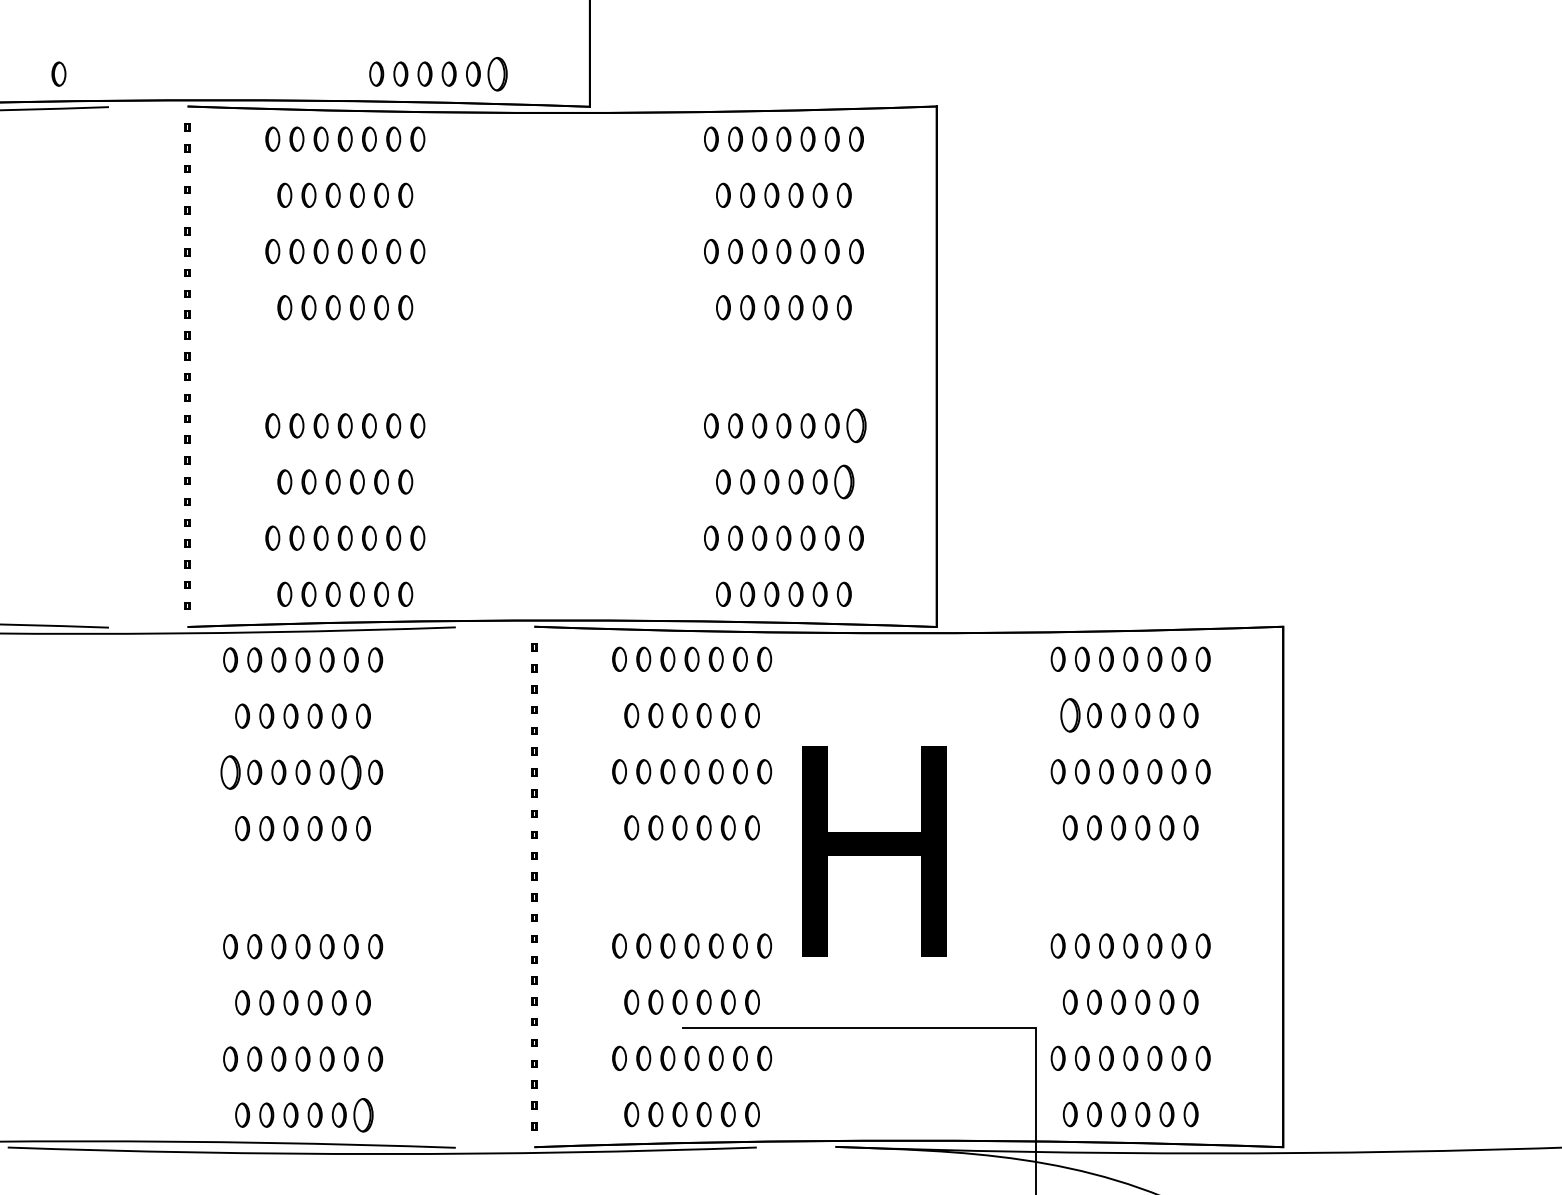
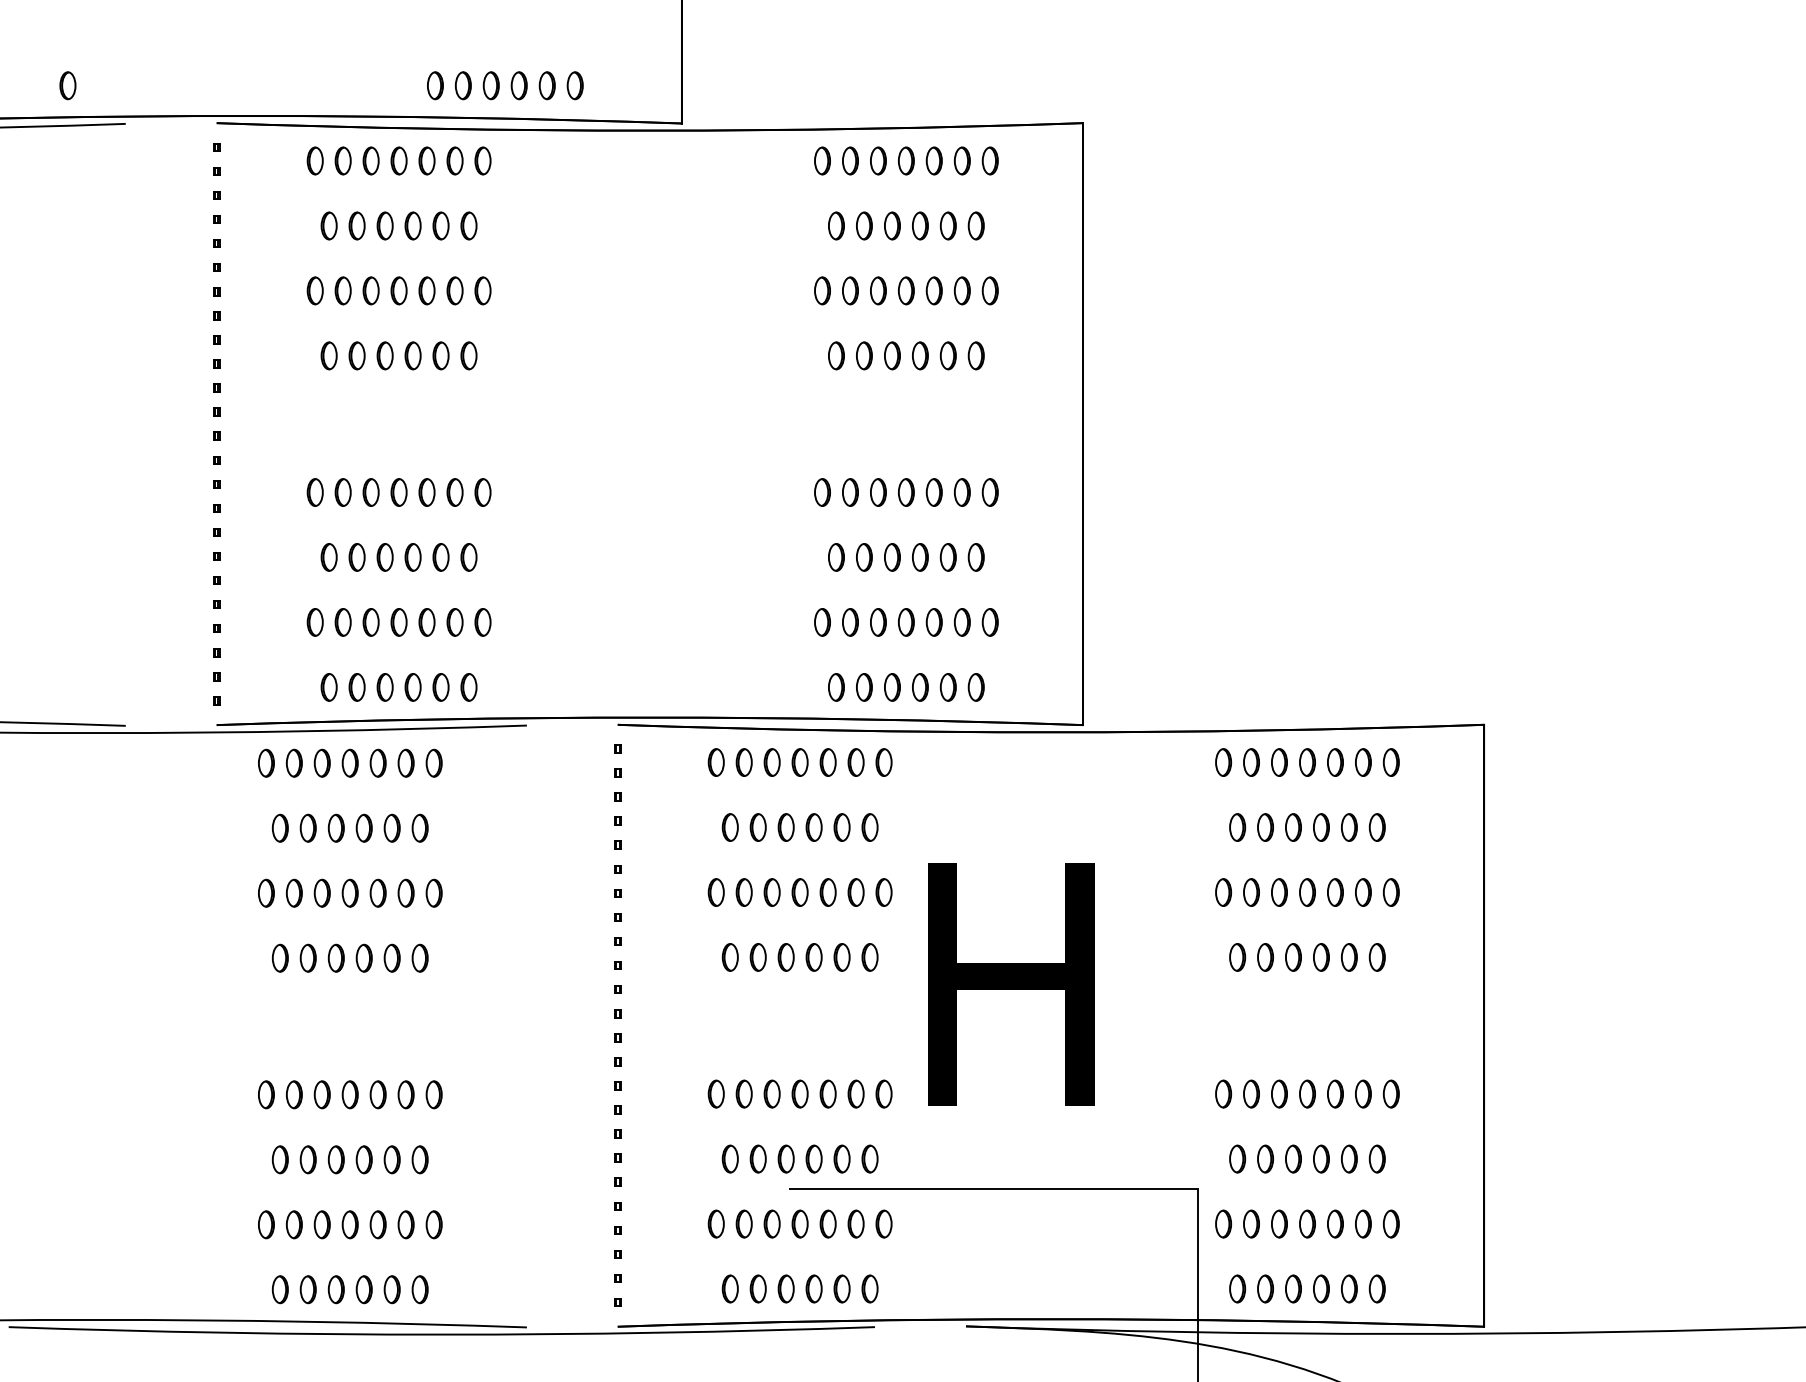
part: (497, 73) -> (575, 84), size x0.71
part: (856, 425) -> (990, 492), size x0.71
part: (844, 481) -> (976, 556), size x0.71
part: (1069, 715) -> (1236, 827), size x0.71
part: (230, 771) -> (266, 892), size x0.71
part: (351, 771) -> (406, 892), size x0.71
part: (363, 1114) -> (420, 1288), size x0.71

